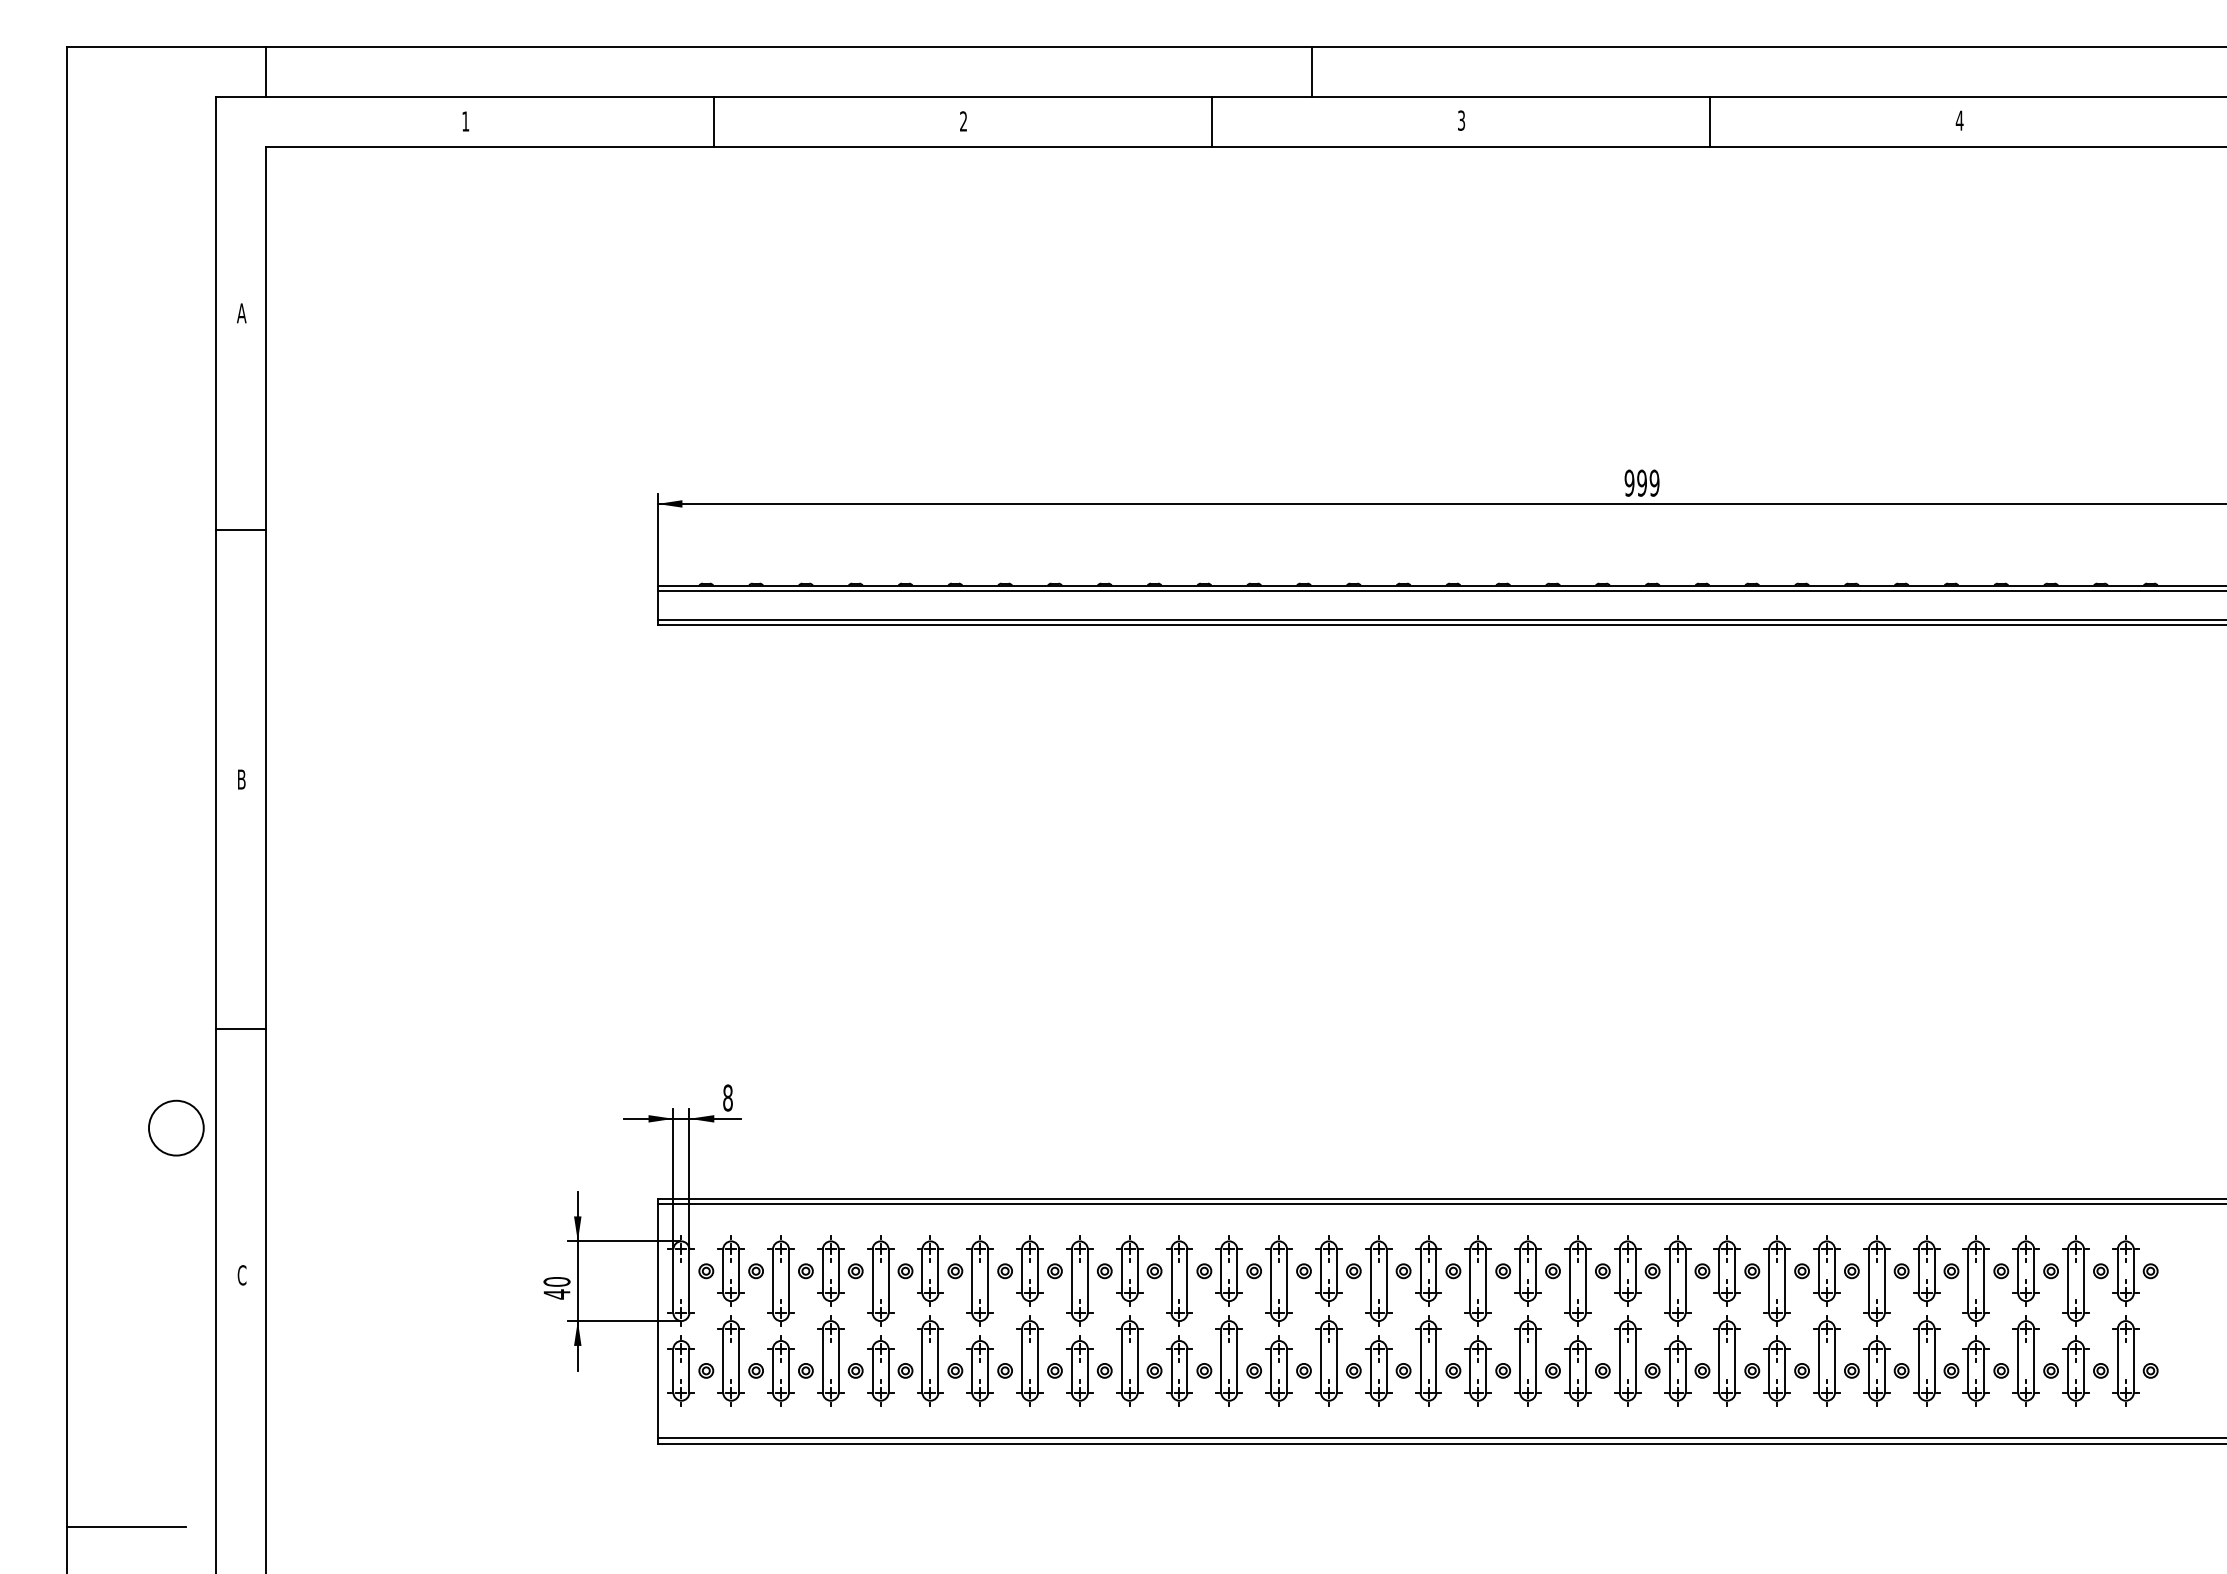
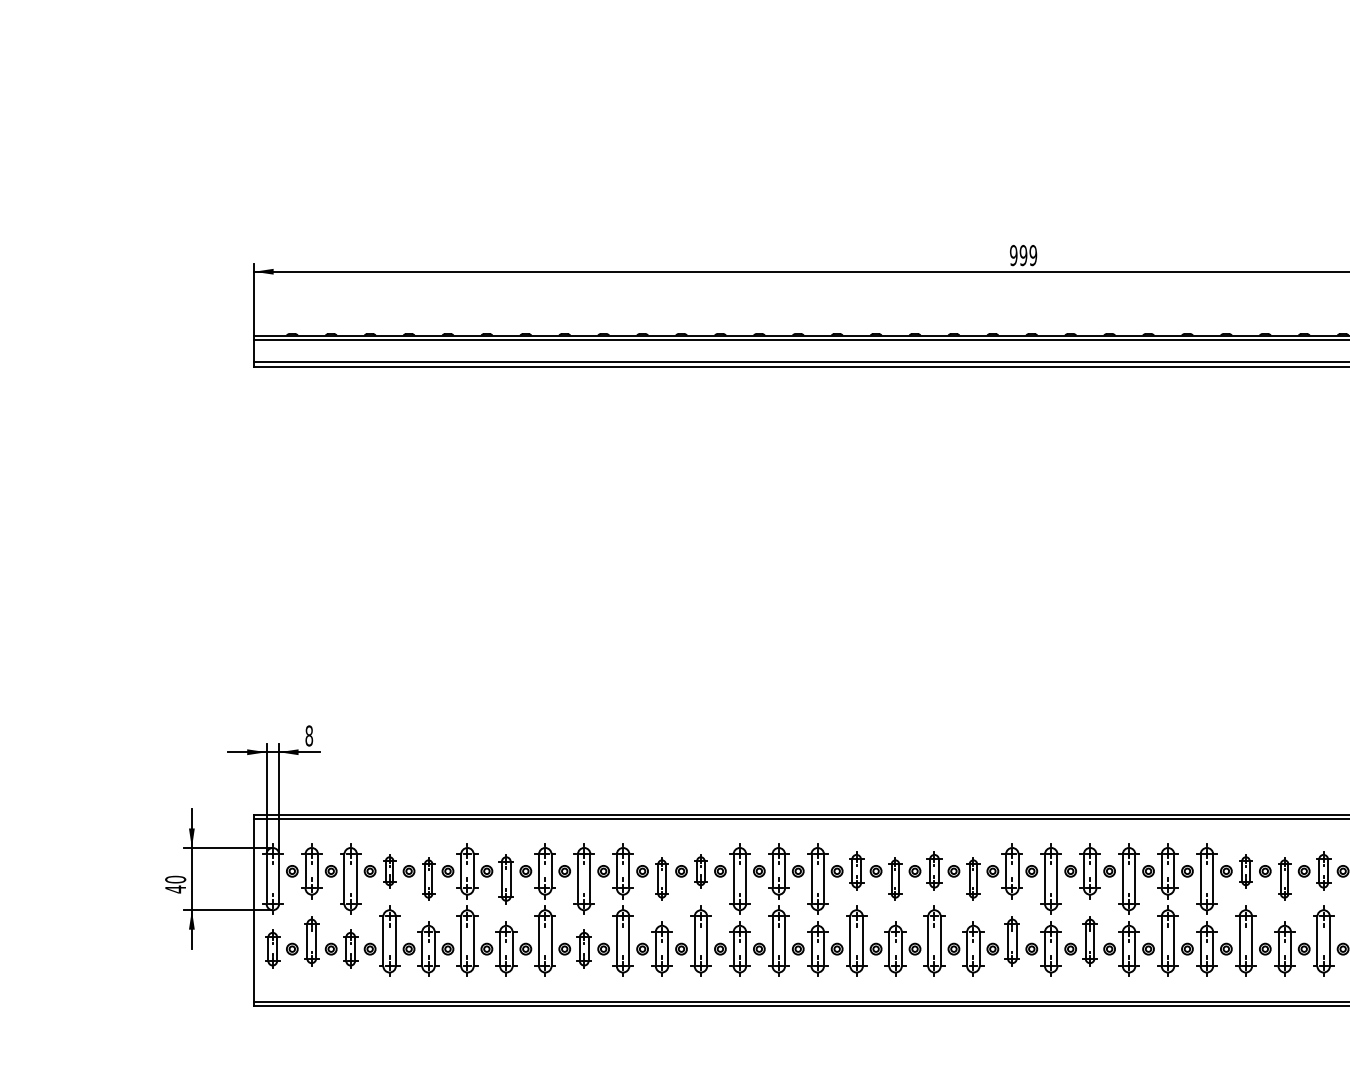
part: (830, 1270) -> (389, 870), size x0.6
part: (1228, 1270) -> (700, 870), size x0.6
part: (1428, 1270) -> (856, 870), size x0.7
part: (1527, 1270) -> (933, 870), size x0.7
part: (1926, 1270) -> (1245, 870), size x0.6
part: (2025, 1270) -> (1323, 870), size x0.7
part: (880, 1280) -> (428, 878), size x0.6
part: (979, 1280) -> (505, 878), size x0.7
part: (1179, 1280) -> (662, 878), size x0.6
part: (1477, 1280) -> (894, 878), size x0.6
part: (1577, 1280) -> (973, 878), size x0.6
part: (1975, 1280) -> (1284, 878), size x0.6
part: (730, 1360) -> (311, 941), size x0.7
part: (1627, 1360) -> (1012, 941), size x0.7
part: (1726, 1360) -> (1089, 941), size x0.7
part: (680, 1370) -> (272, 948), size x0.7
part: (780, 1370) -> (350, 948), size x0.7
part: (1079, 1370) -> (583, 948), size x0.7

